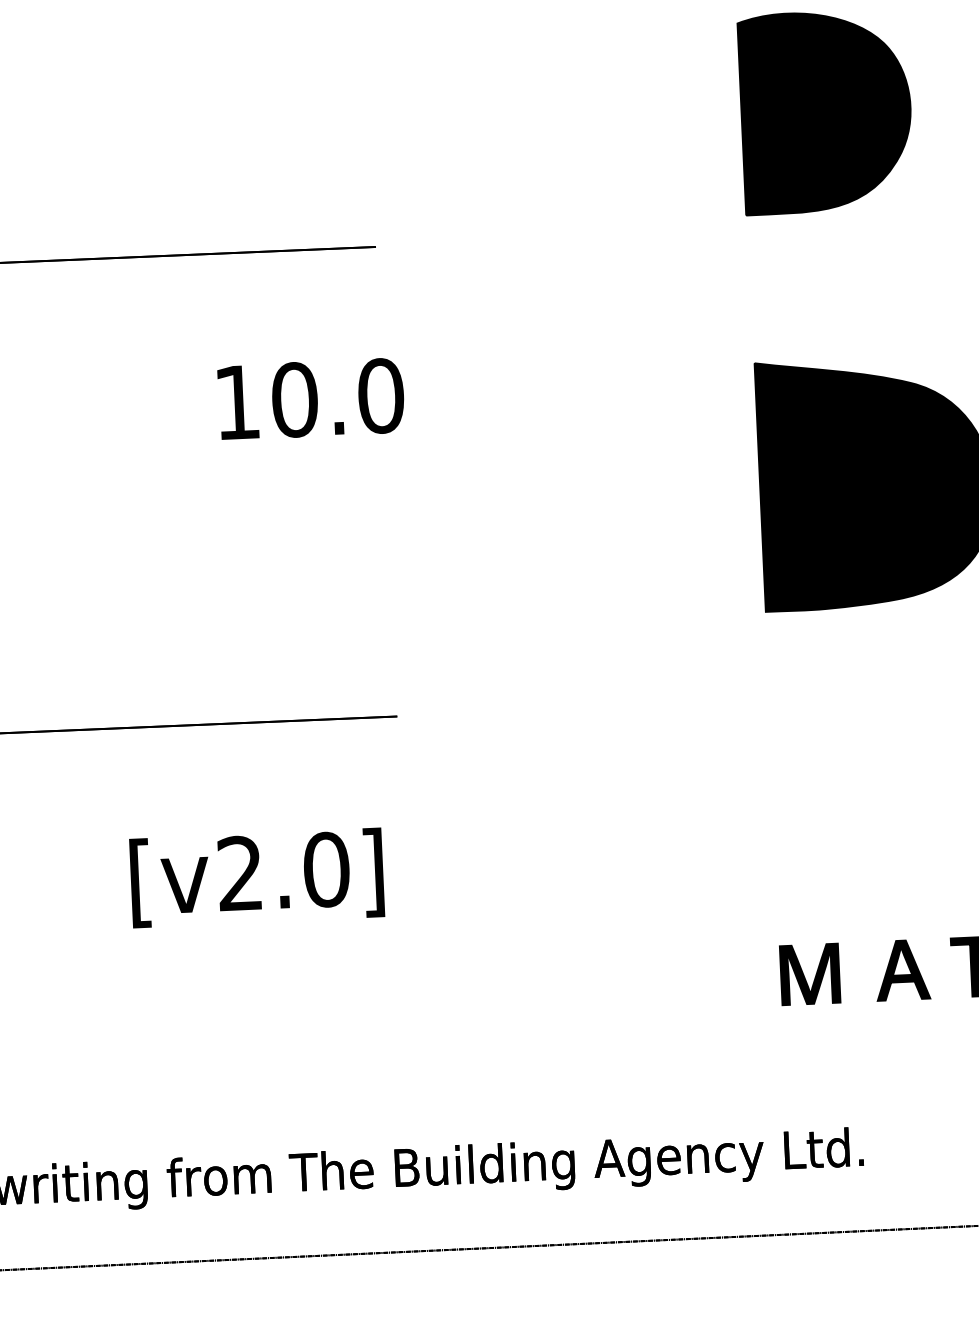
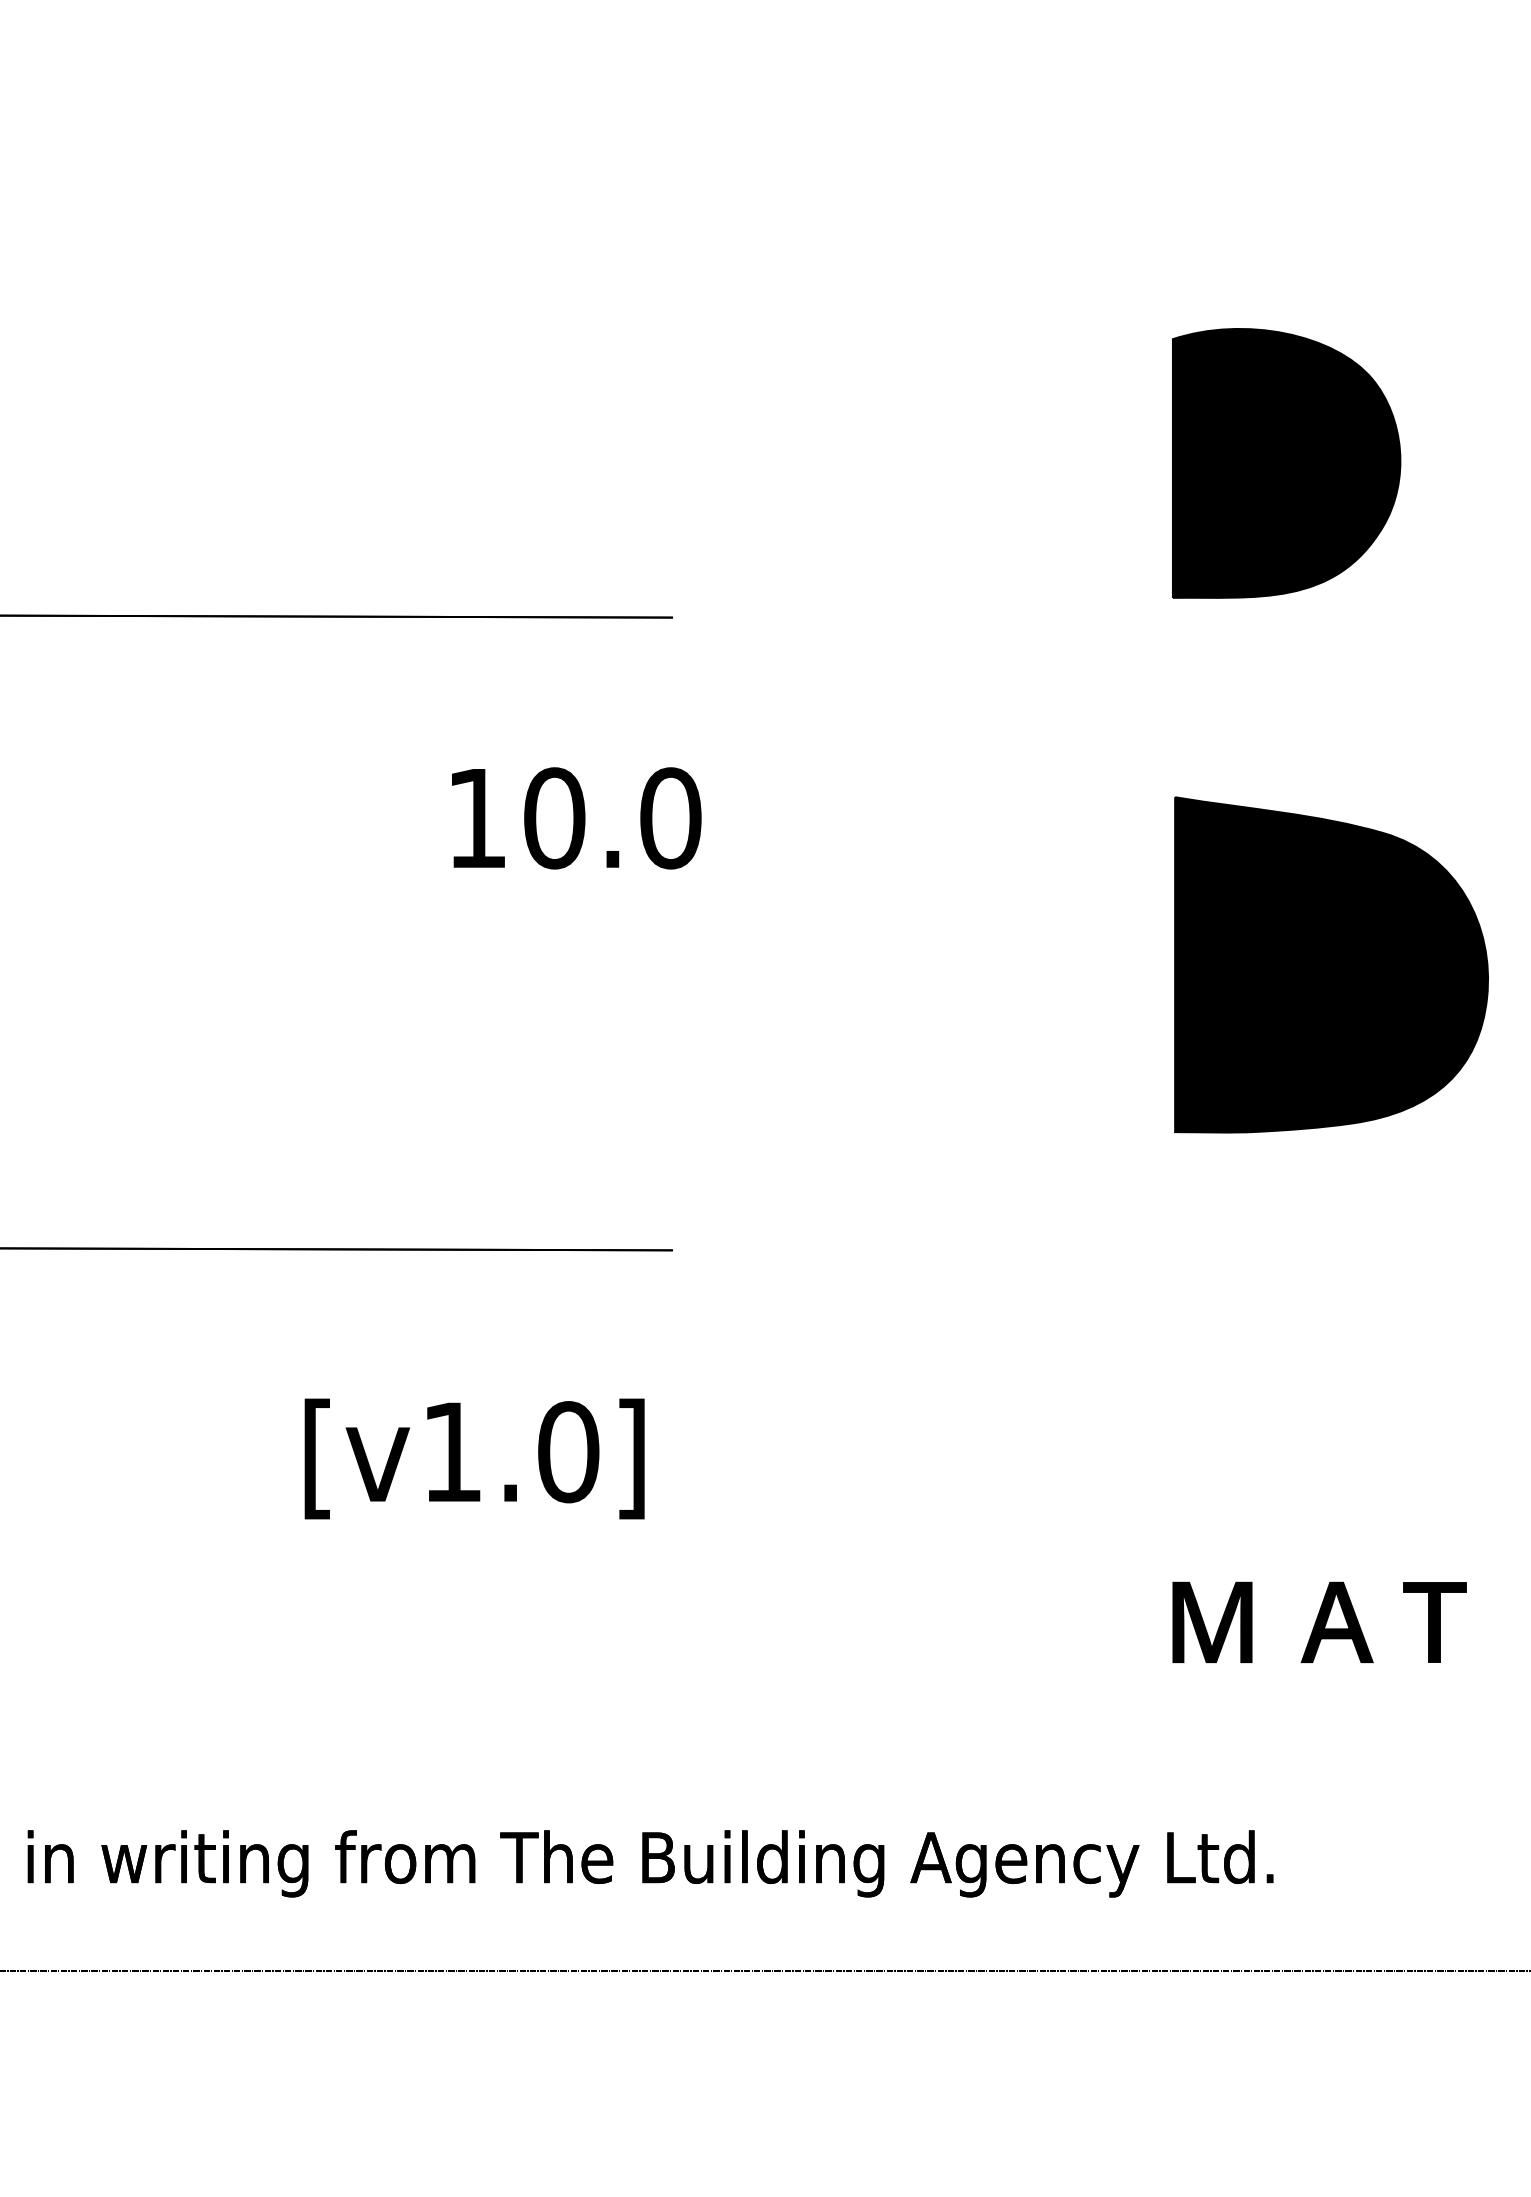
text: (239, 873) -> (451, 1451), [v2.0] -> [v1.0]

